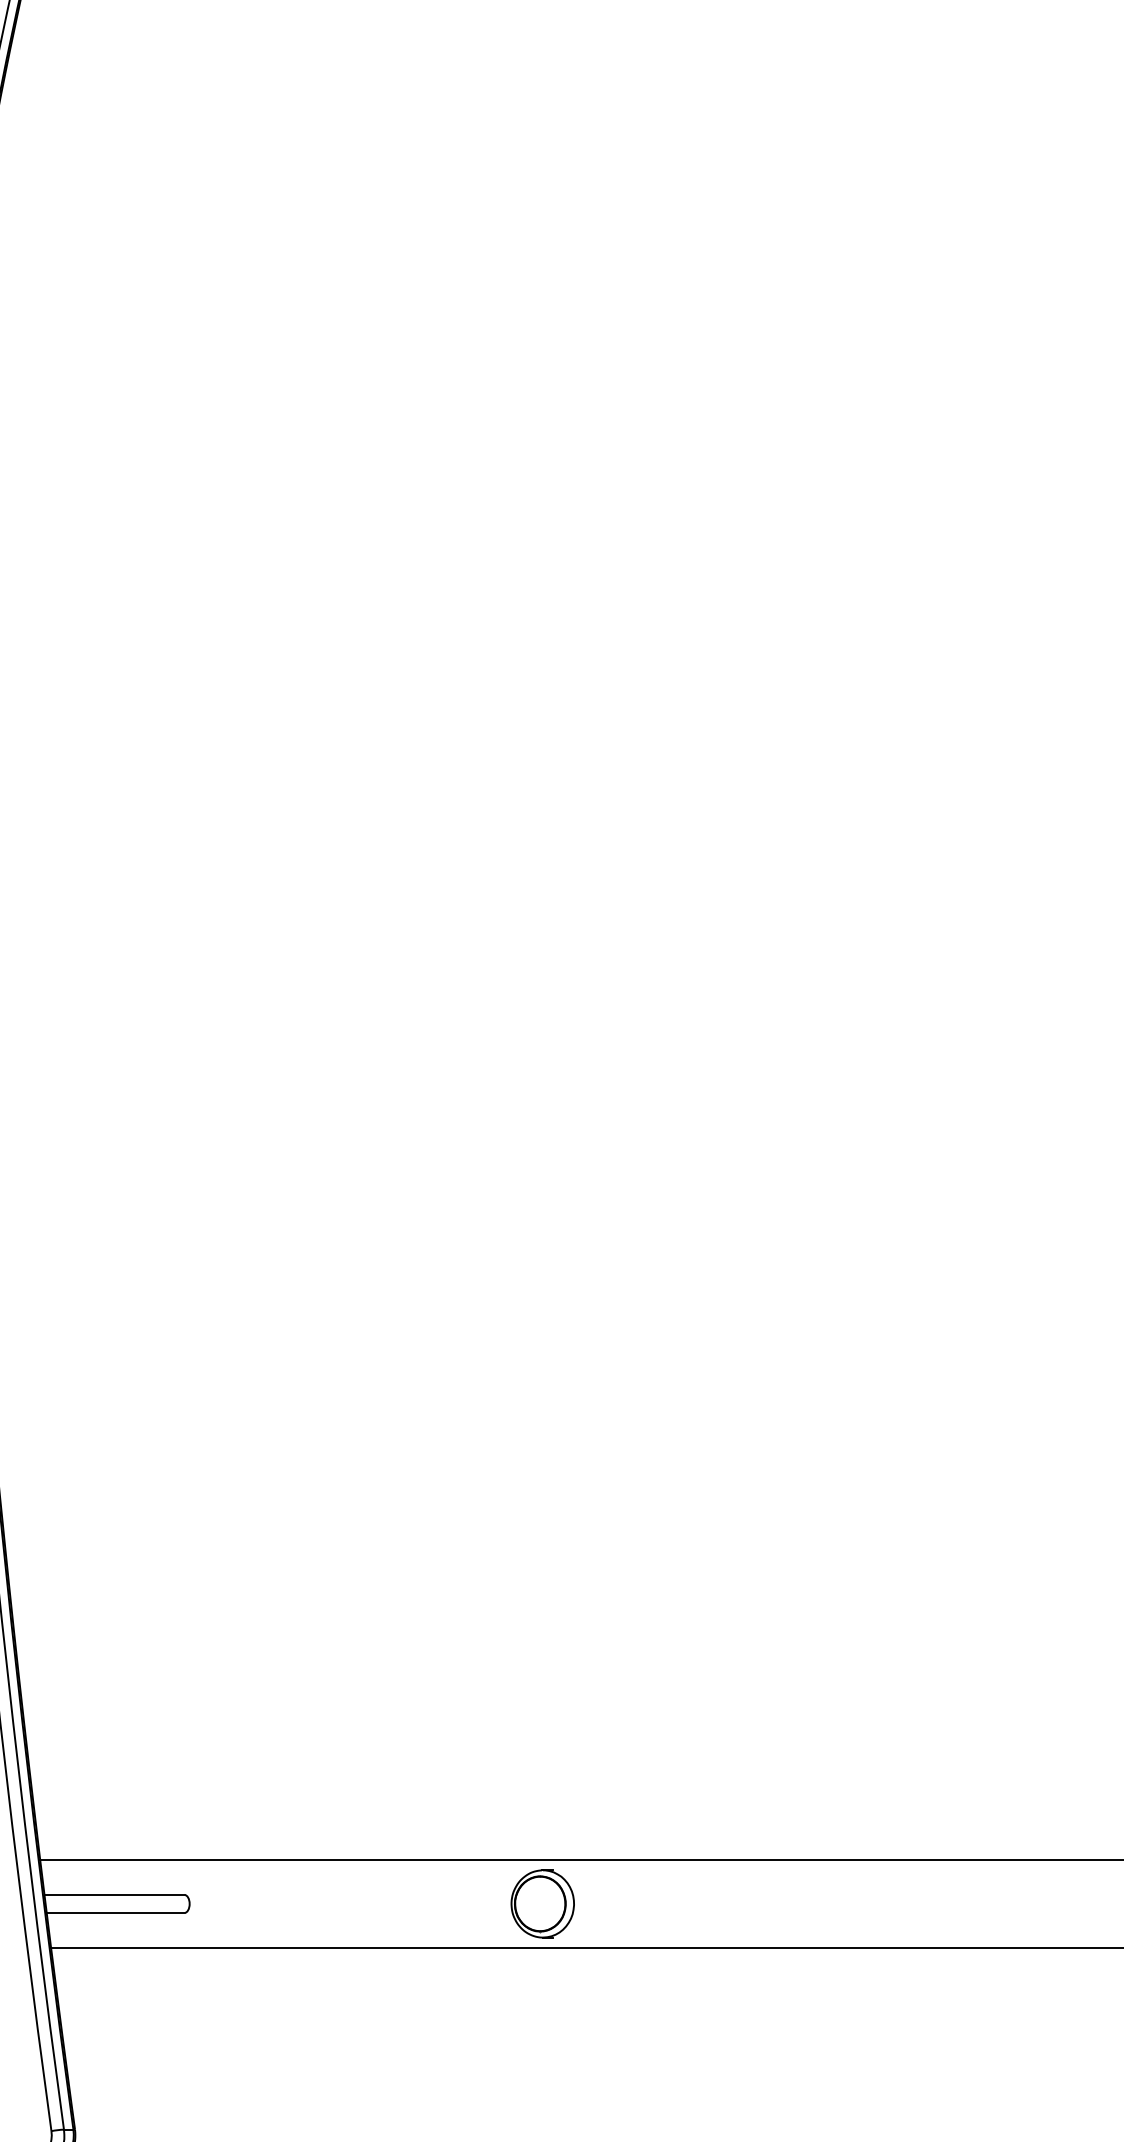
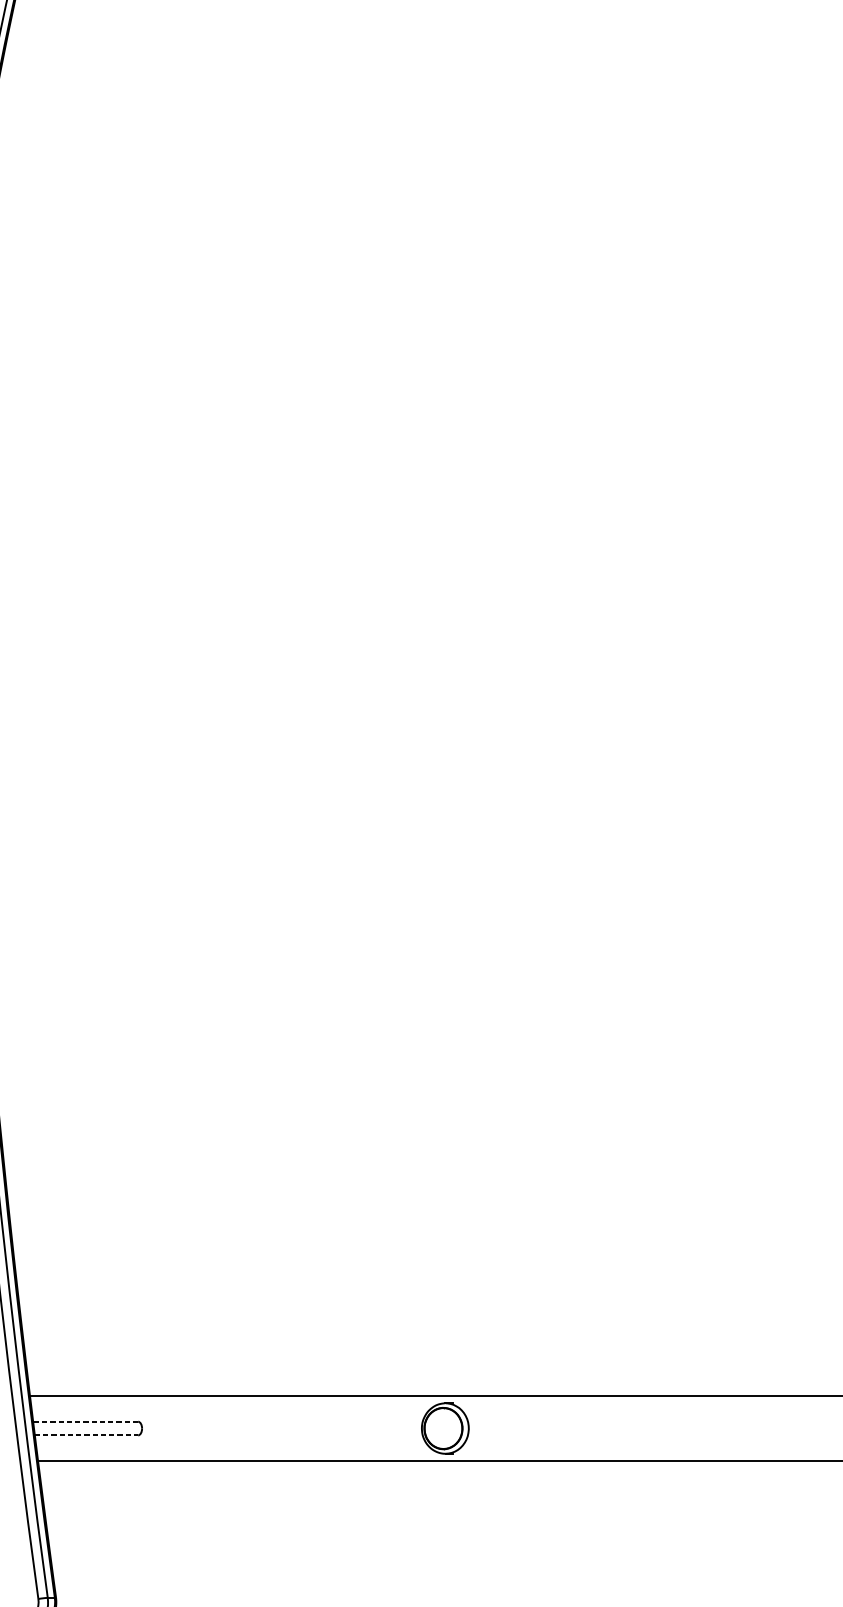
line: (114, 1894) -> (85, 1421), solid -> dashed
part: (542, 1903) -> (445, 1428), moved
line: (115, 1913) -> (86, 1435), solid -> dashed

